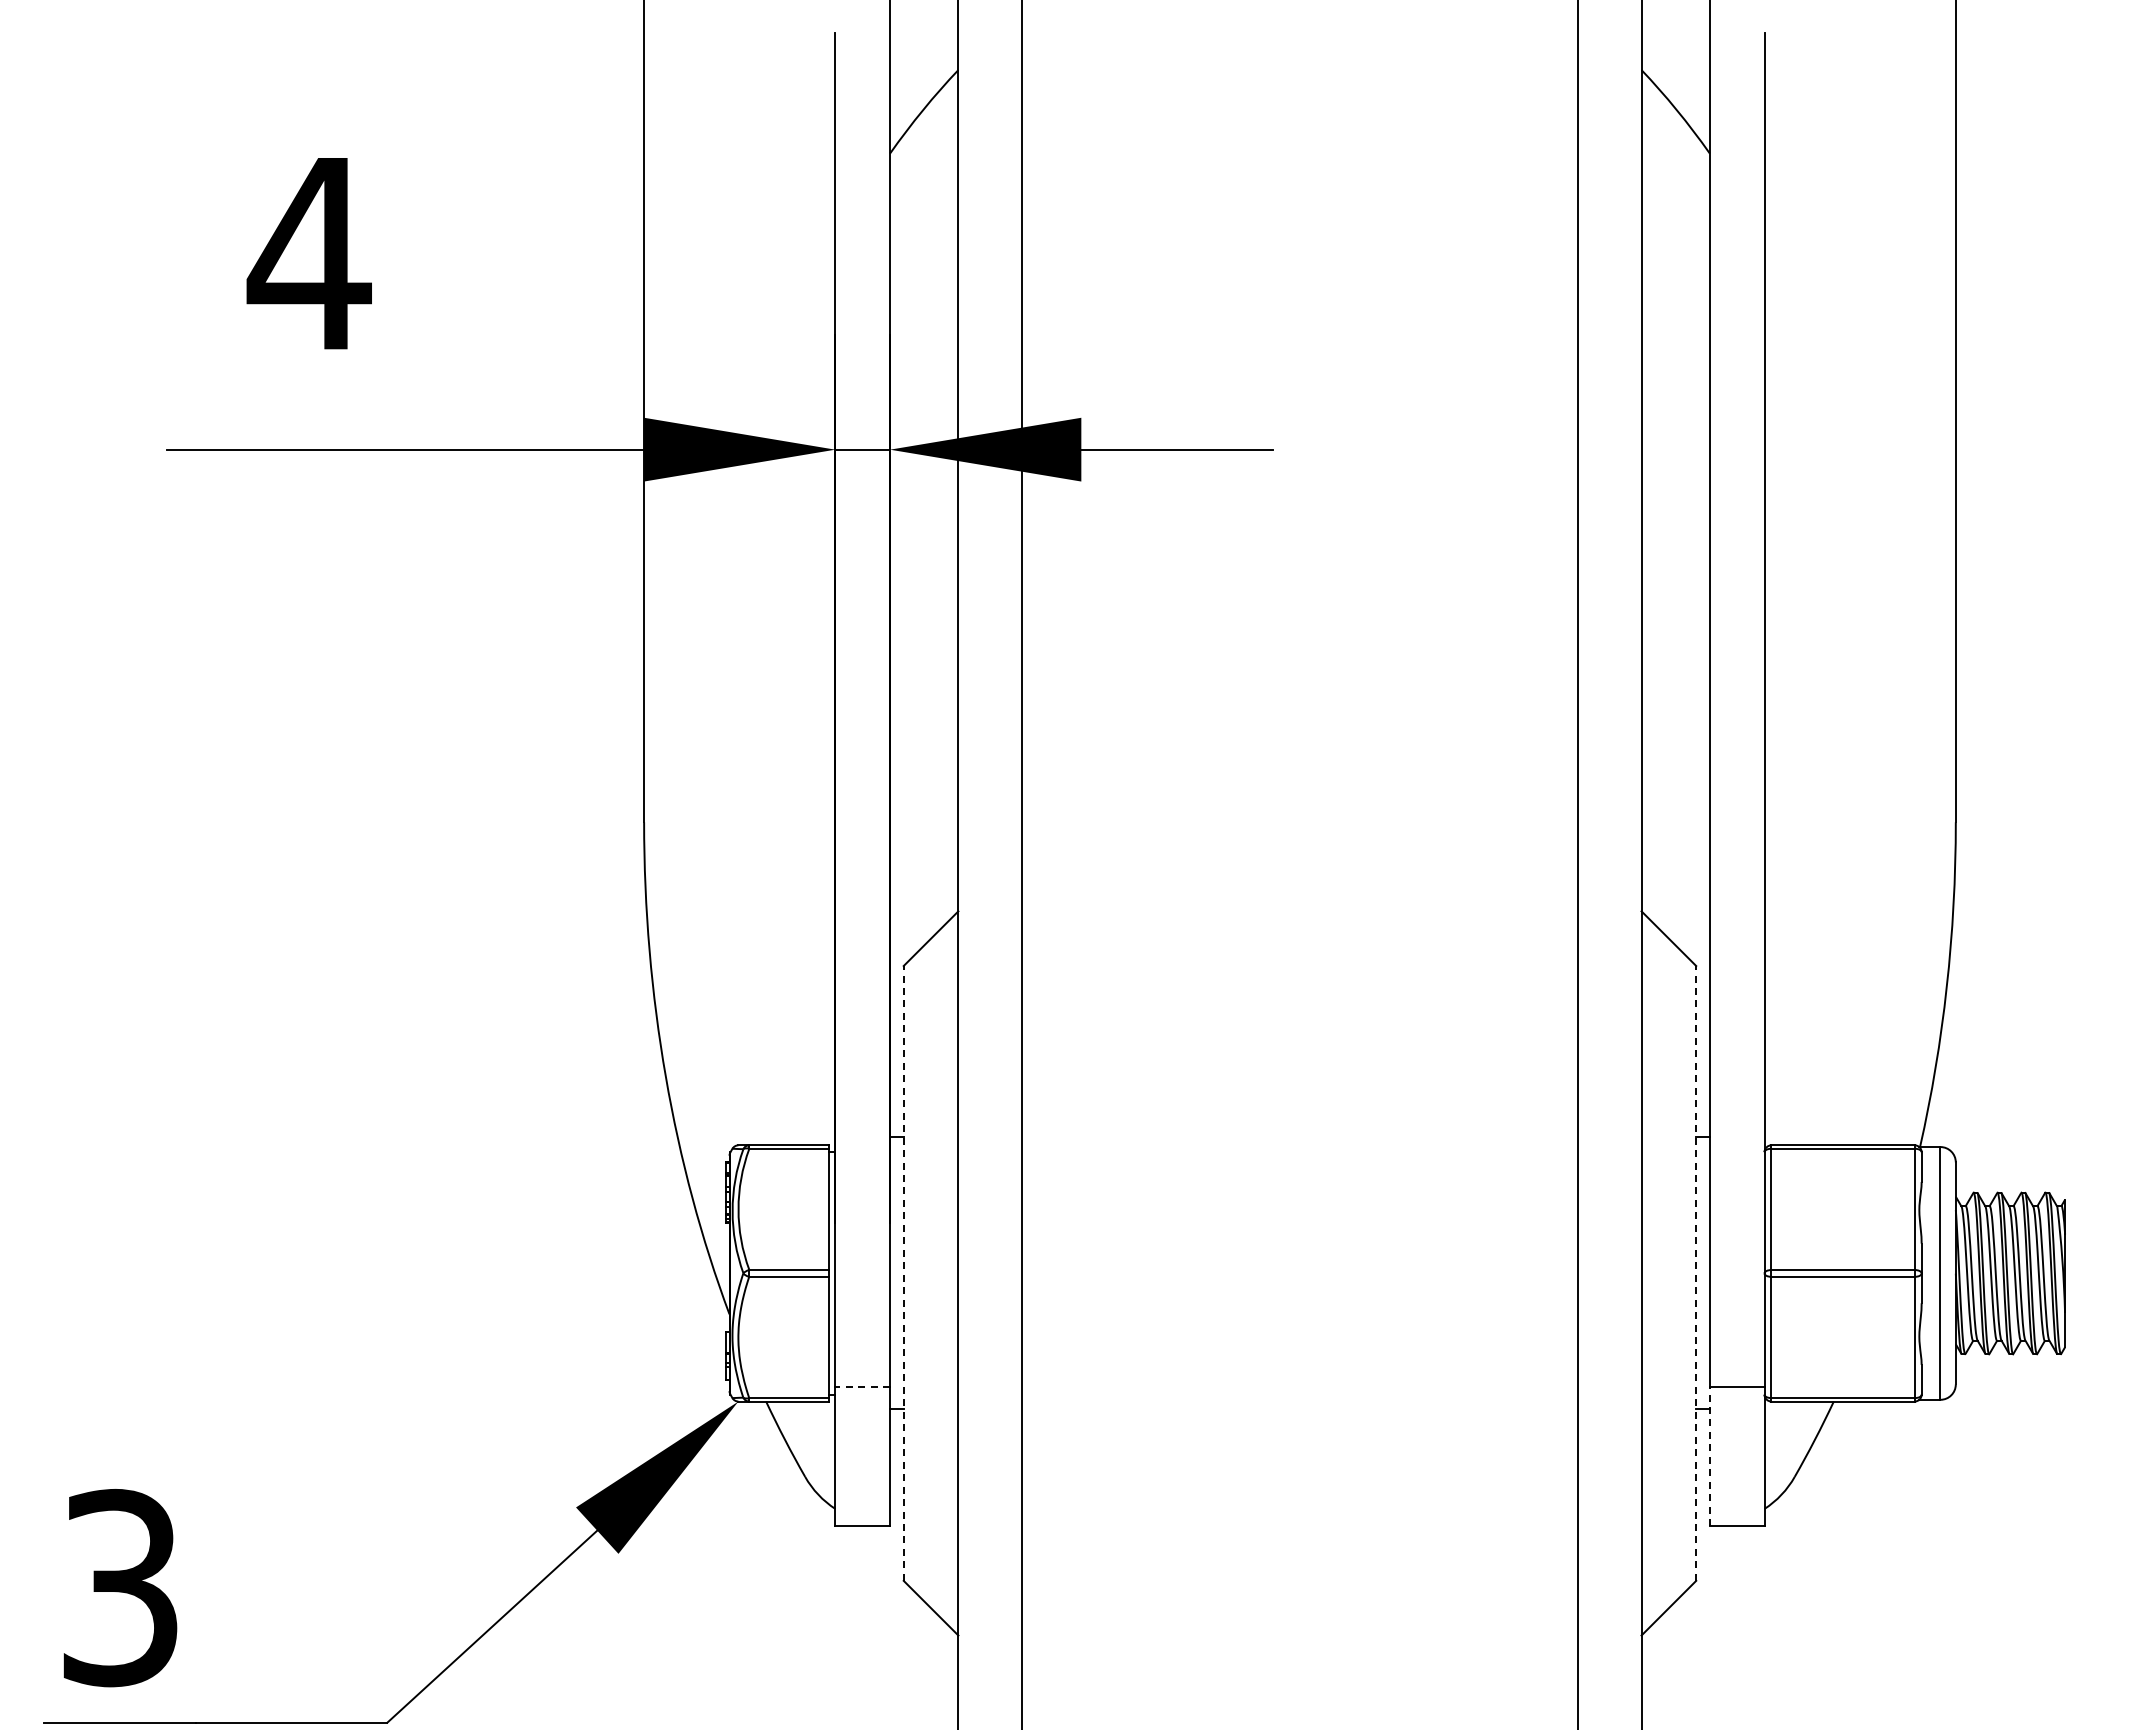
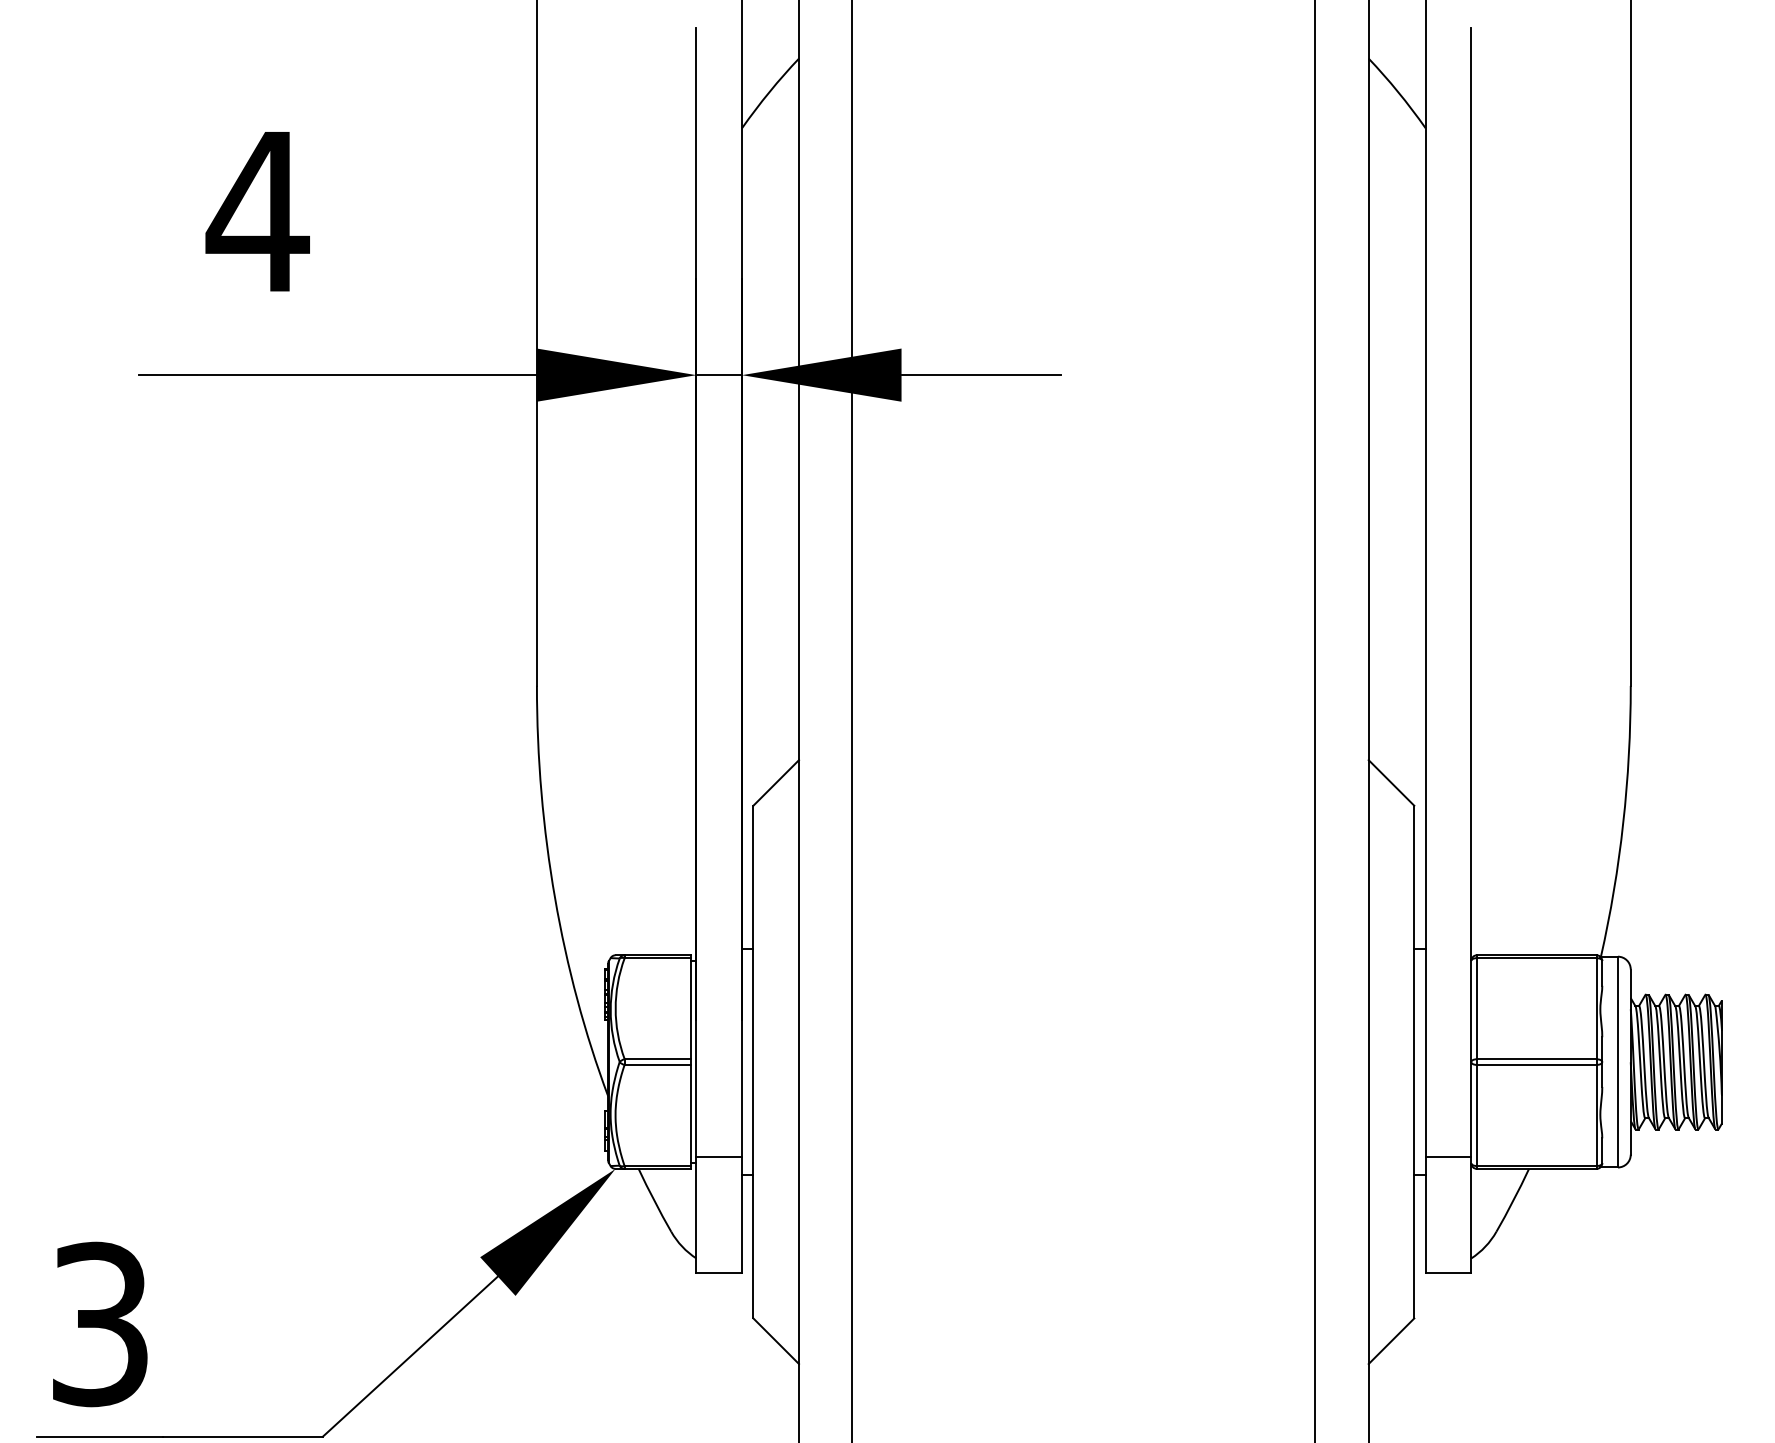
line: (903, 1272) -> (753, 1061), dashed -> solid
line: (1696, 1272) -> (1414, 1061), dashed -> solid
line: (862, 1387) -> (719, 1157), dashed -> solid
line: (1709, 1456) -> (1425, 1214), dashed -> solid

